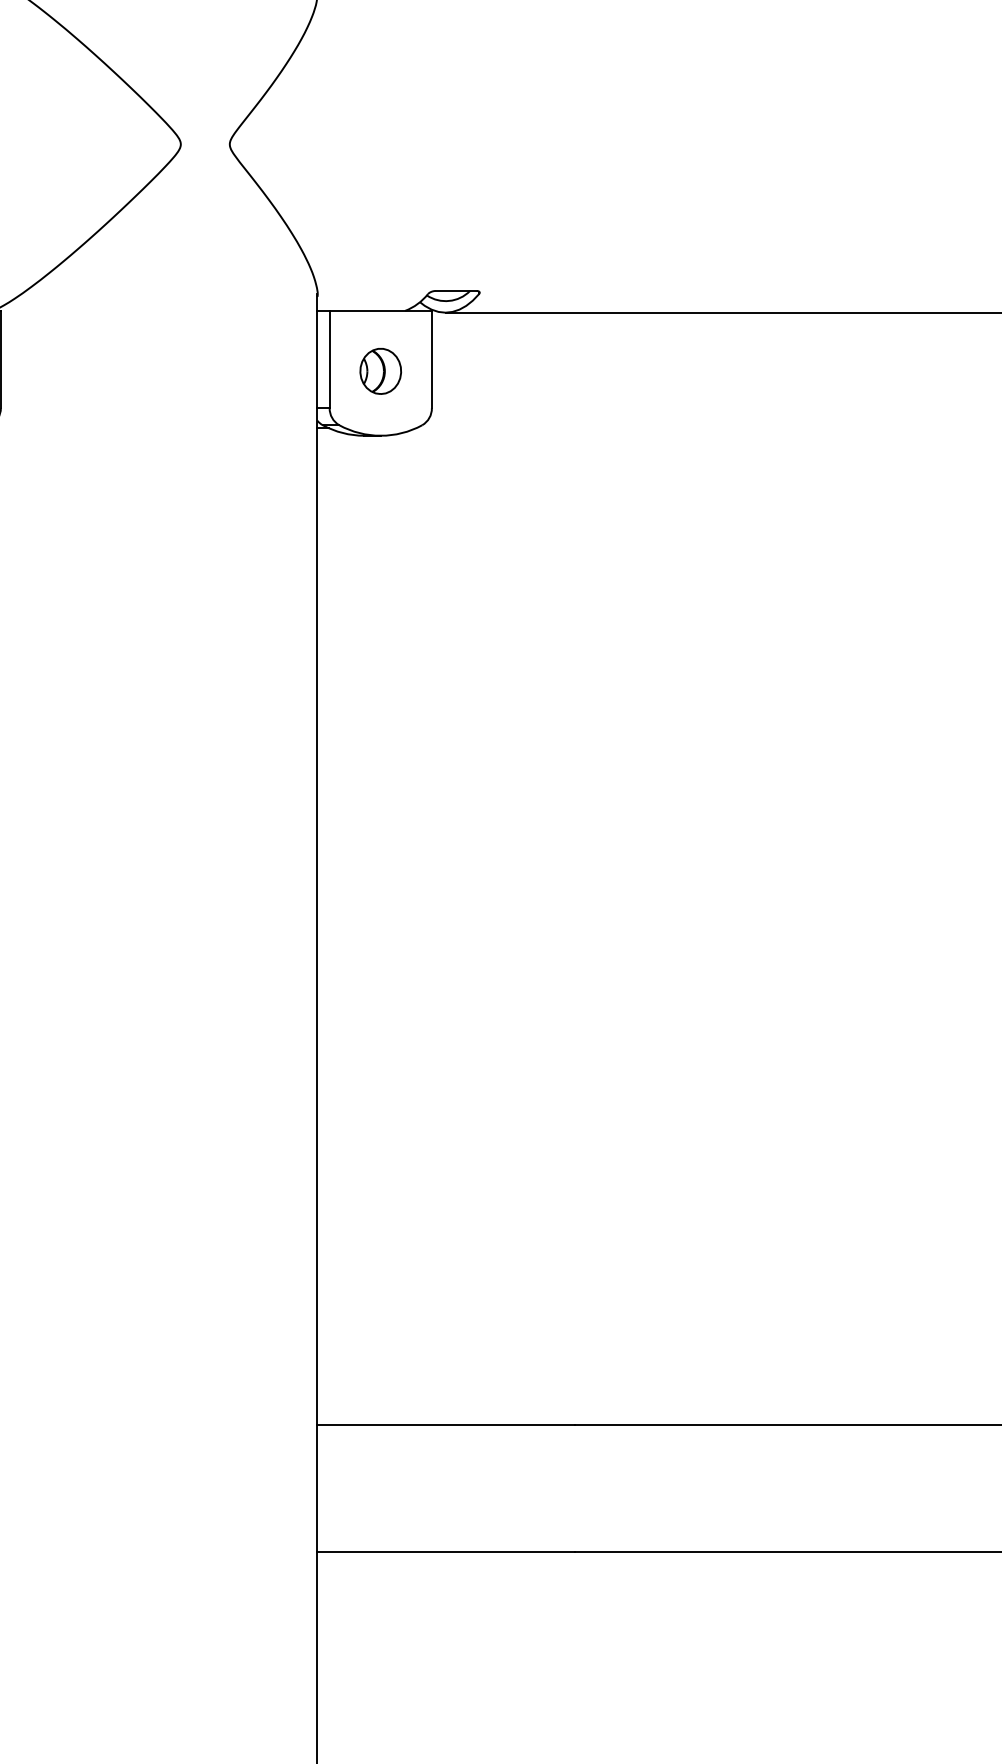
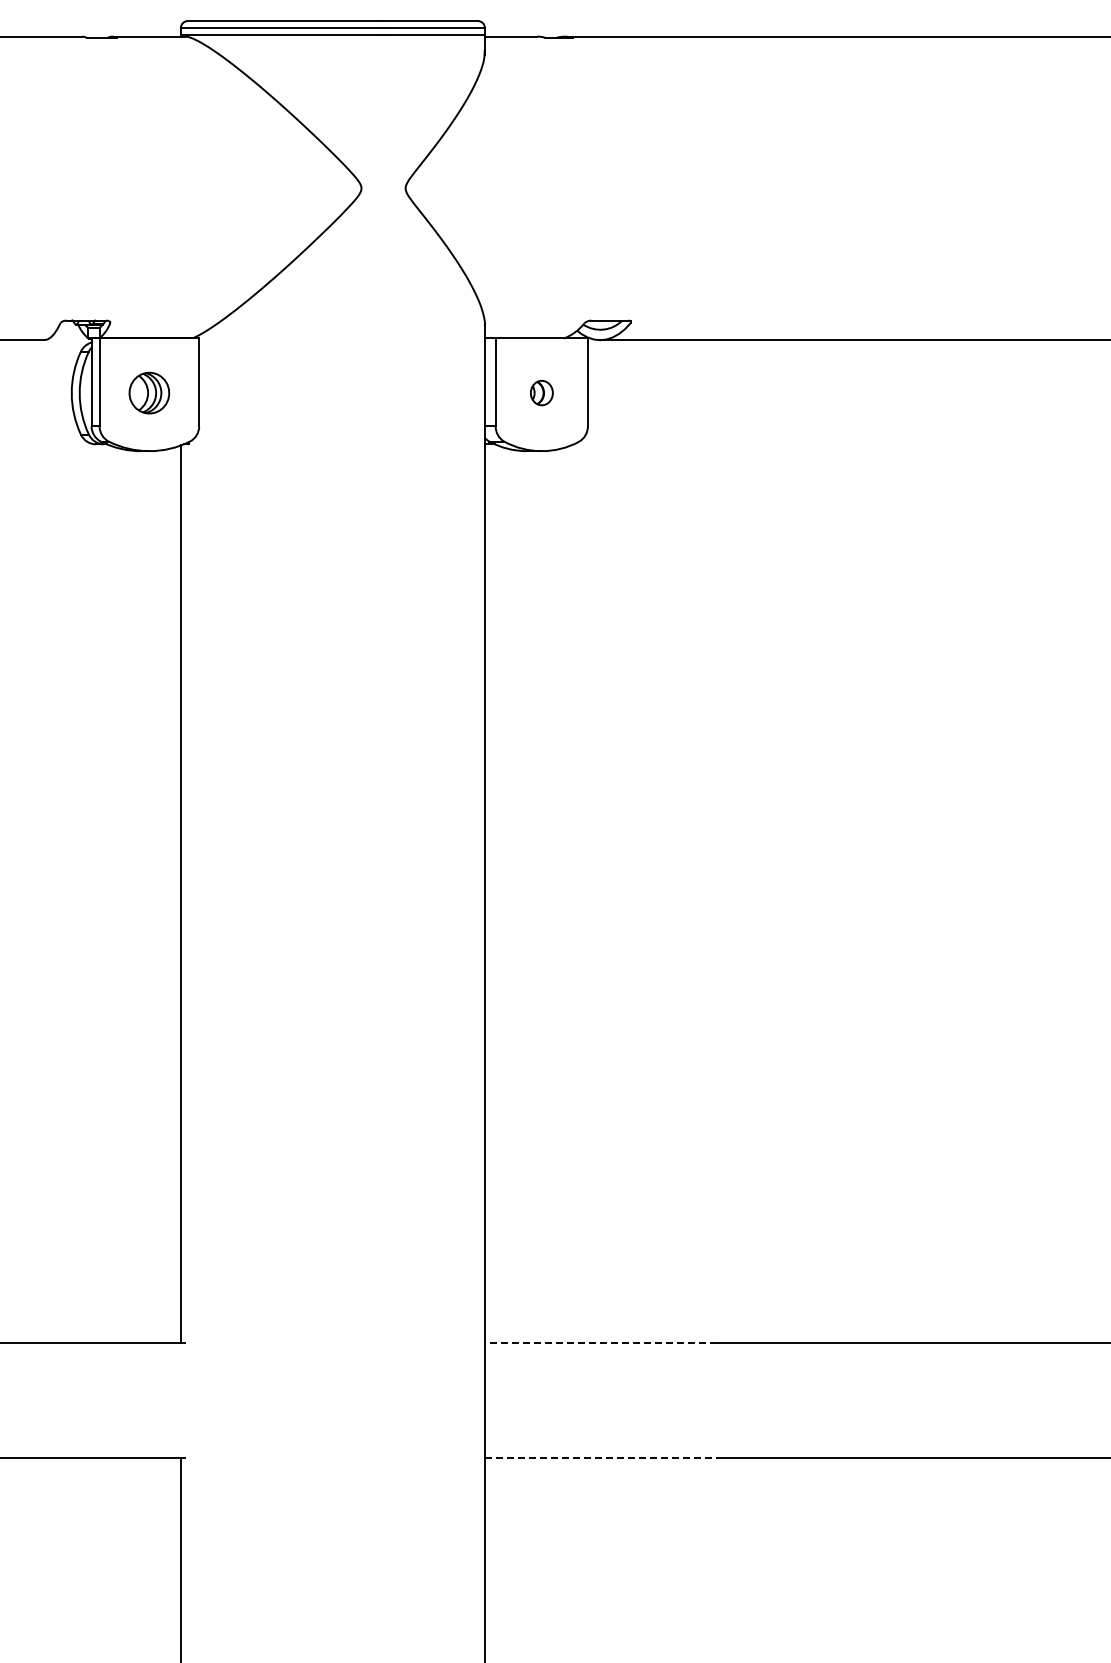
part: (380, 370) -> (541, 392), size x0.6
line: (445, 1425) -> (600, 1343), solid -> dashed
line: (446, 1552) -> (601, 1458), solid -> dashed

